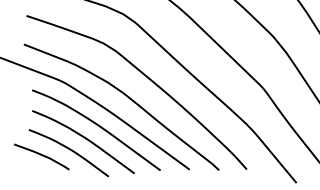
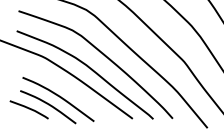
curve: (97, 126) -> (68, 88), removed

